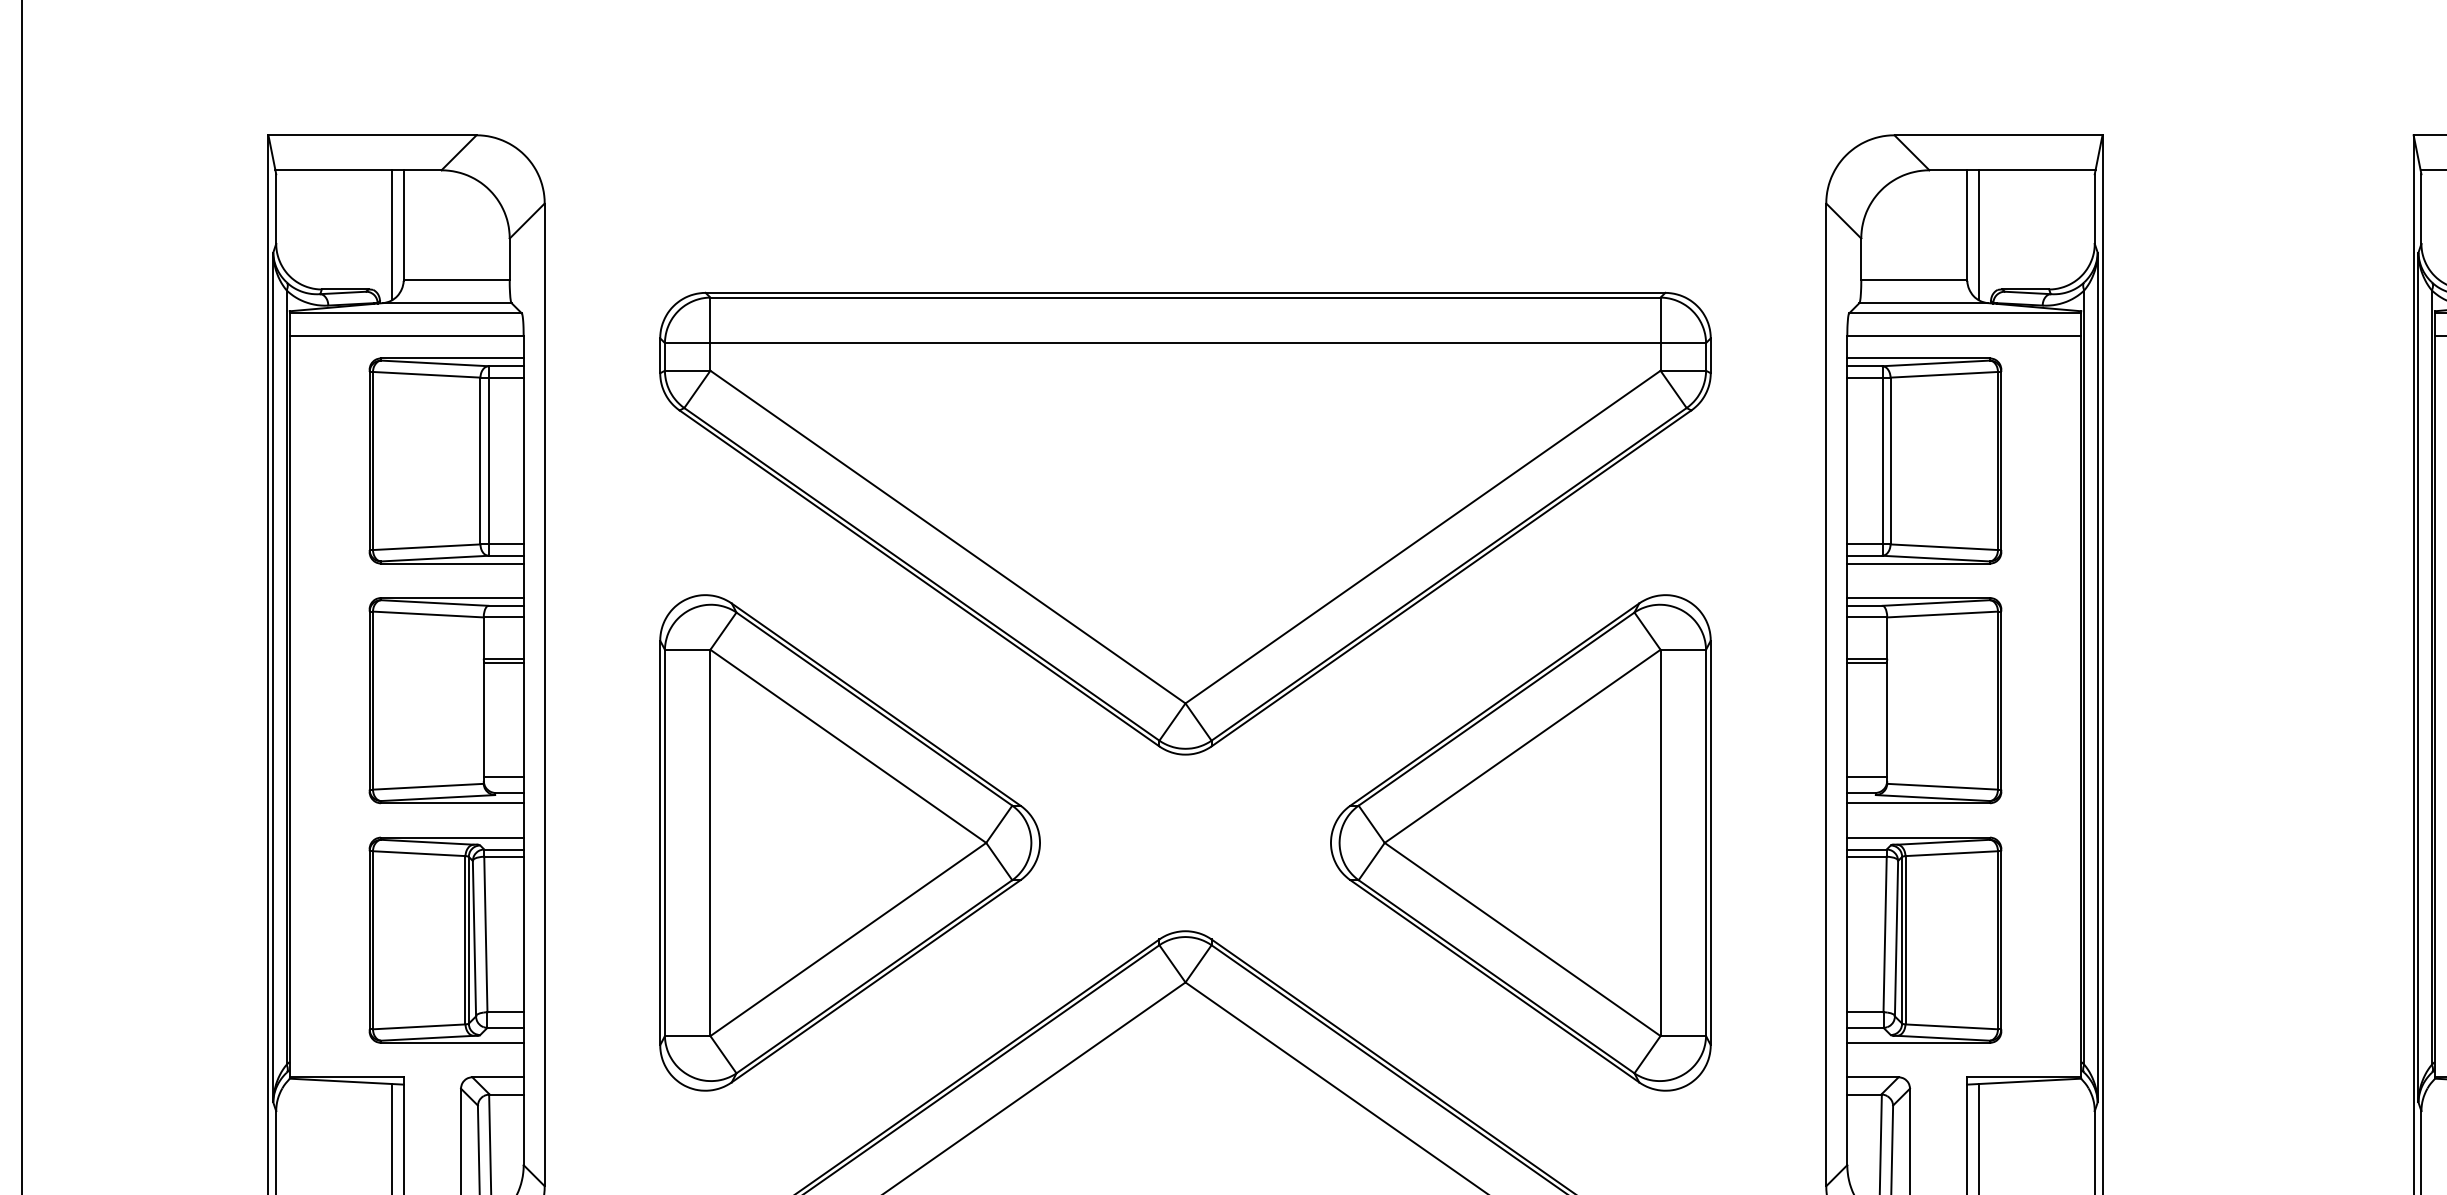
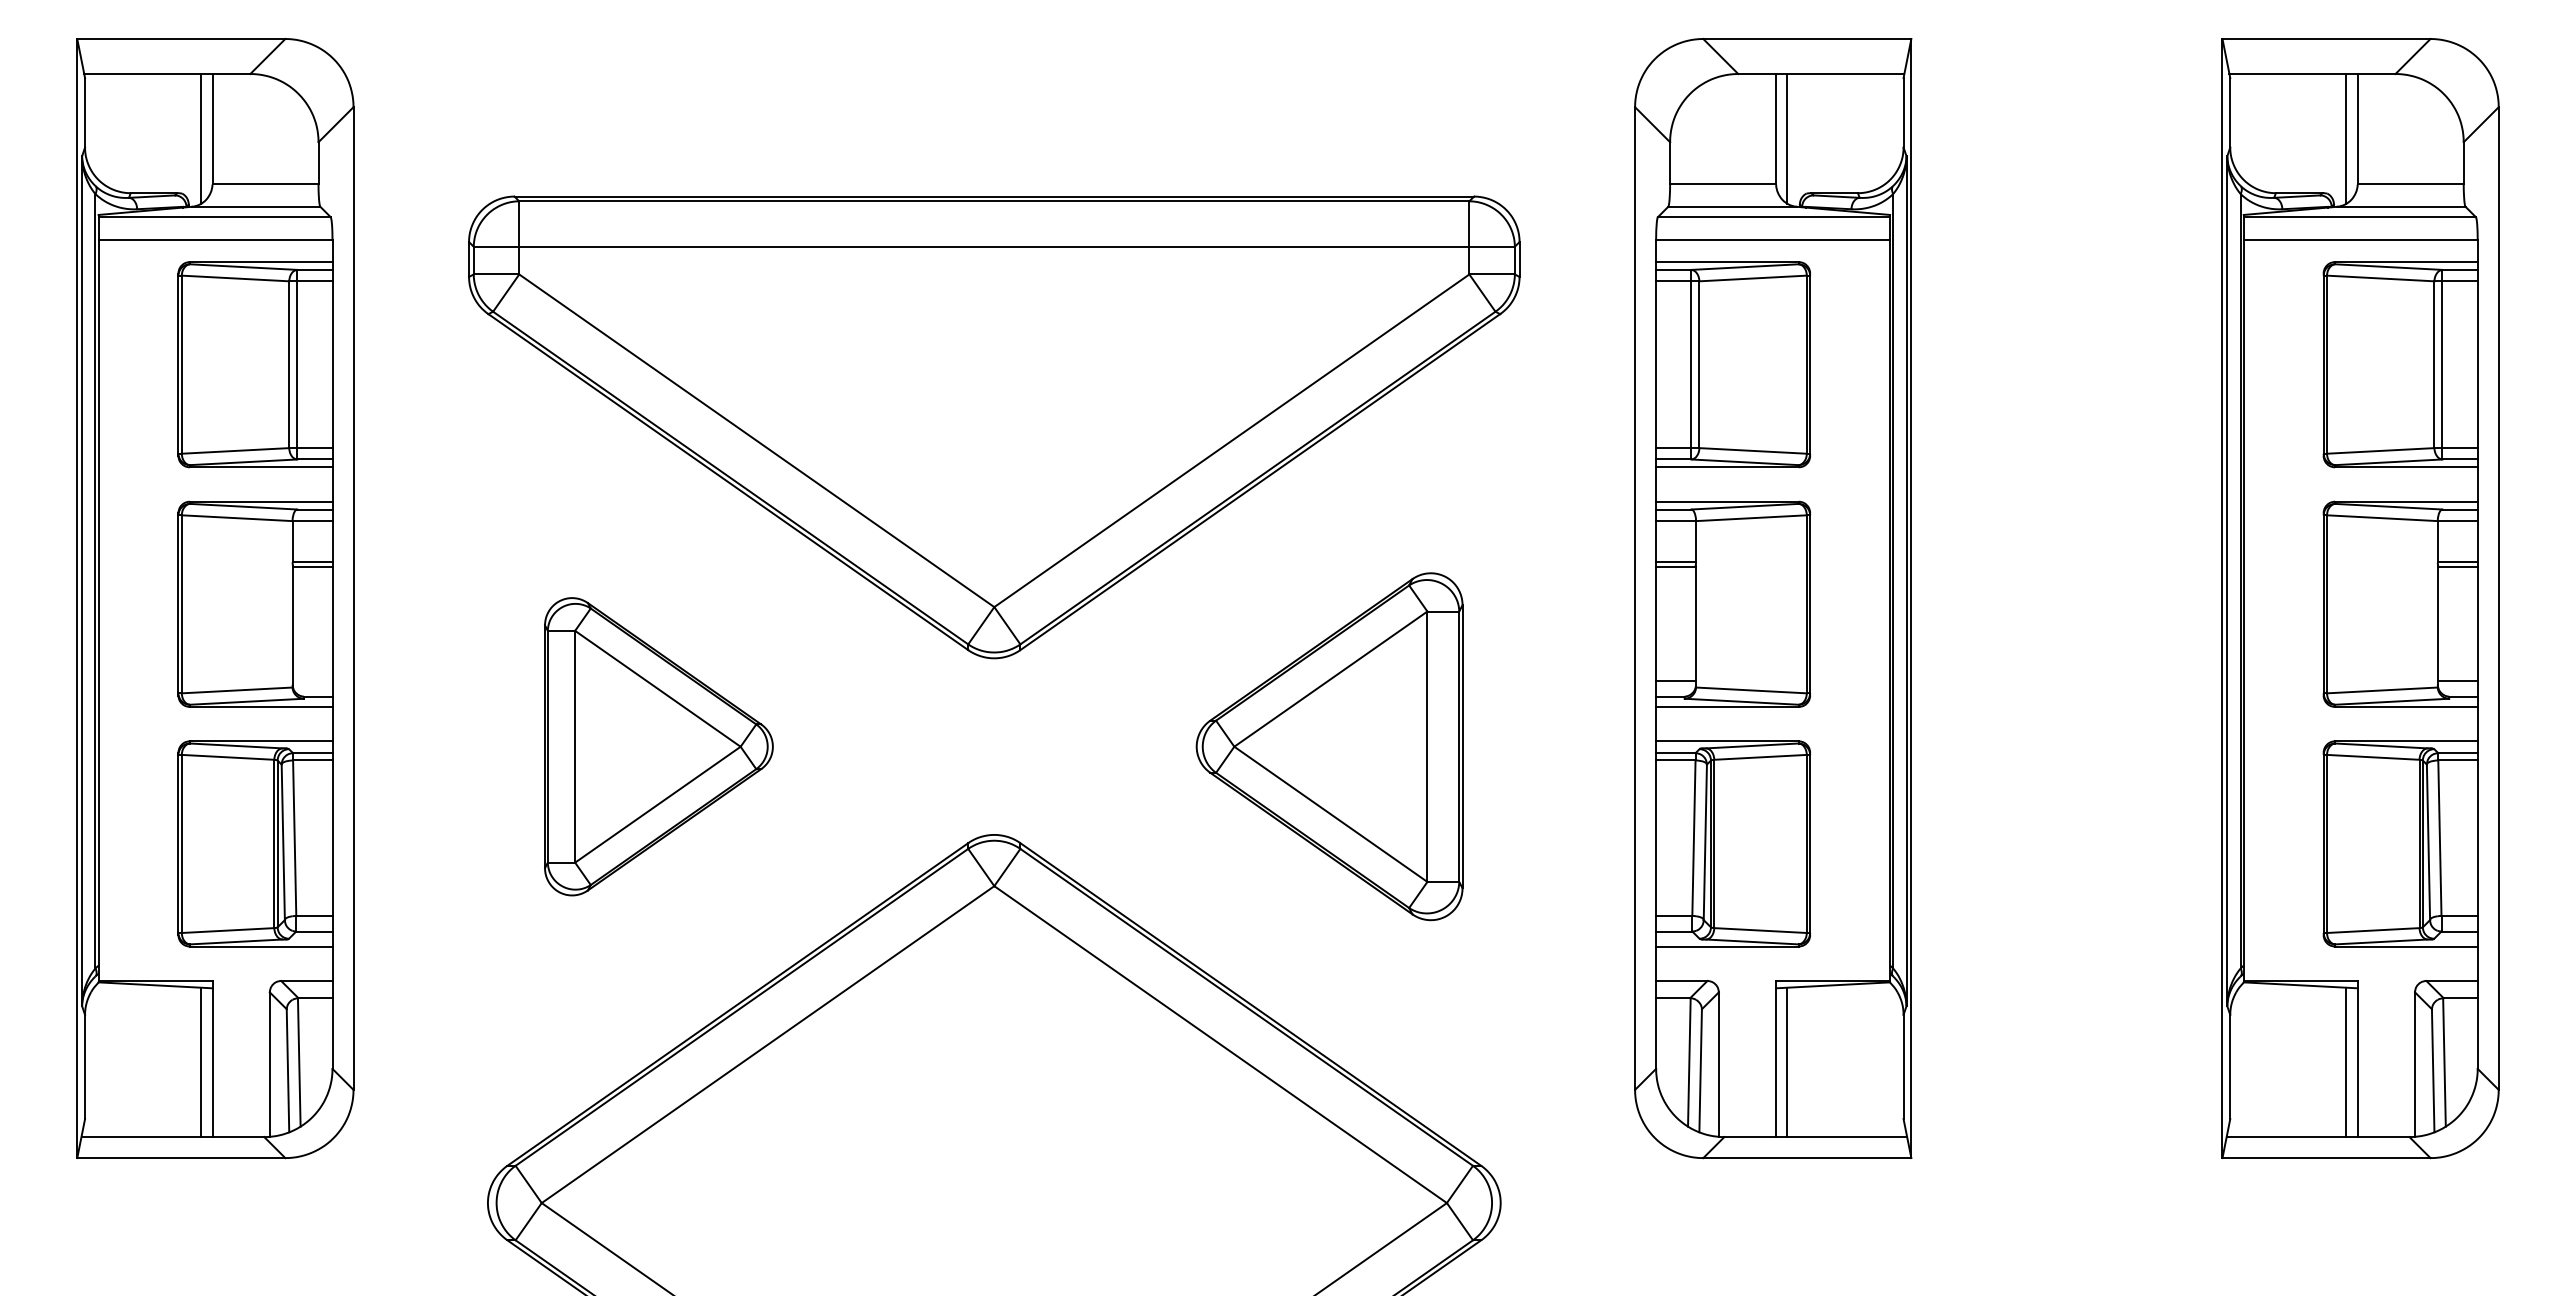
line: (503, 777) -> (312, 681), removed
part: (849, 842) -> (658, 746), size x0.6
part: (1520, 842) -> (1329, 746), size x0.7

